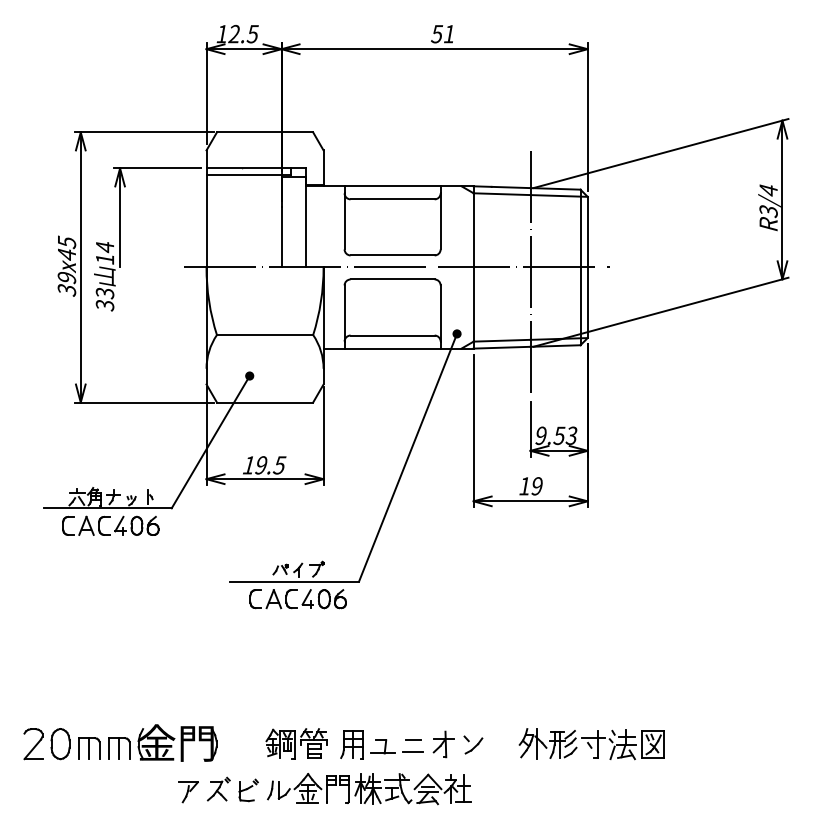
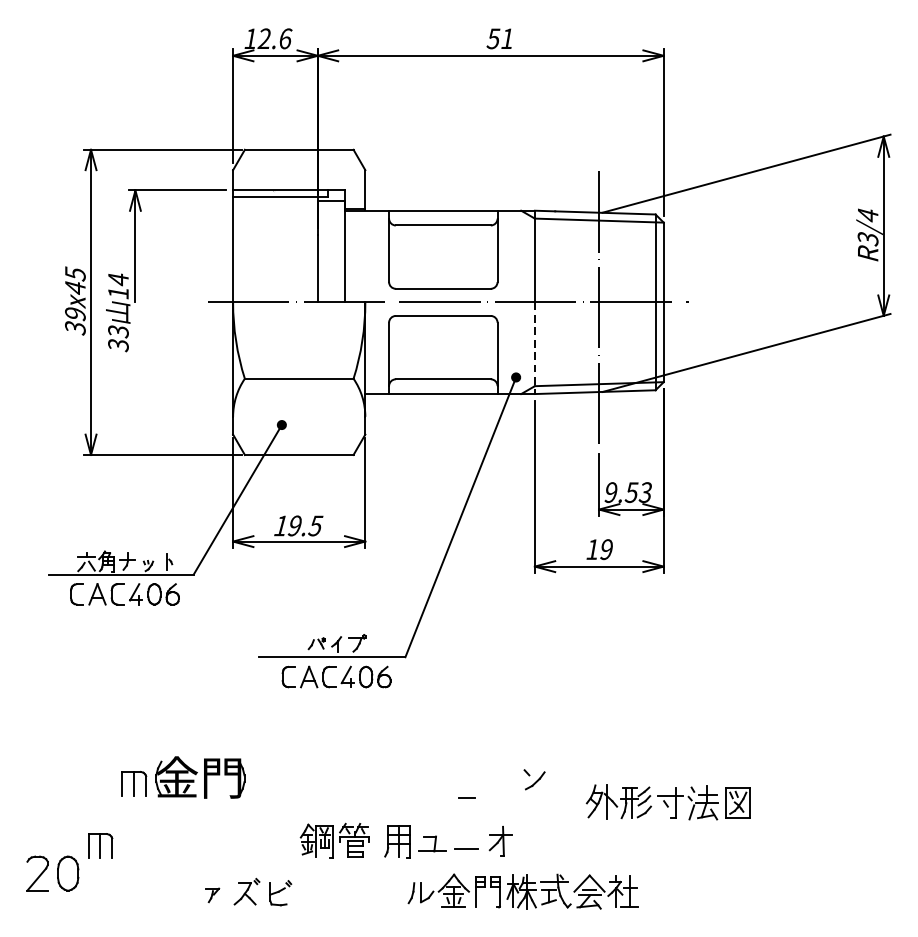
text: (252, 33) -> (285, 38), 12.5 -> 12.6
line: (473, 308) -> (534, 348), solid -> dashed
line: (413, 739) -> (466, 797), moved
part: (162, 742) -> (183, 776), moved
part: (46, 744) -> (52, 874), moved
part: (473, 744) -> (534, 779), moved
part: (591, 744) -> (667, 802), moved
part: (369, 789) -> (523, 892), moved
part: (188, 792) -> (212, 895), size x0.6

